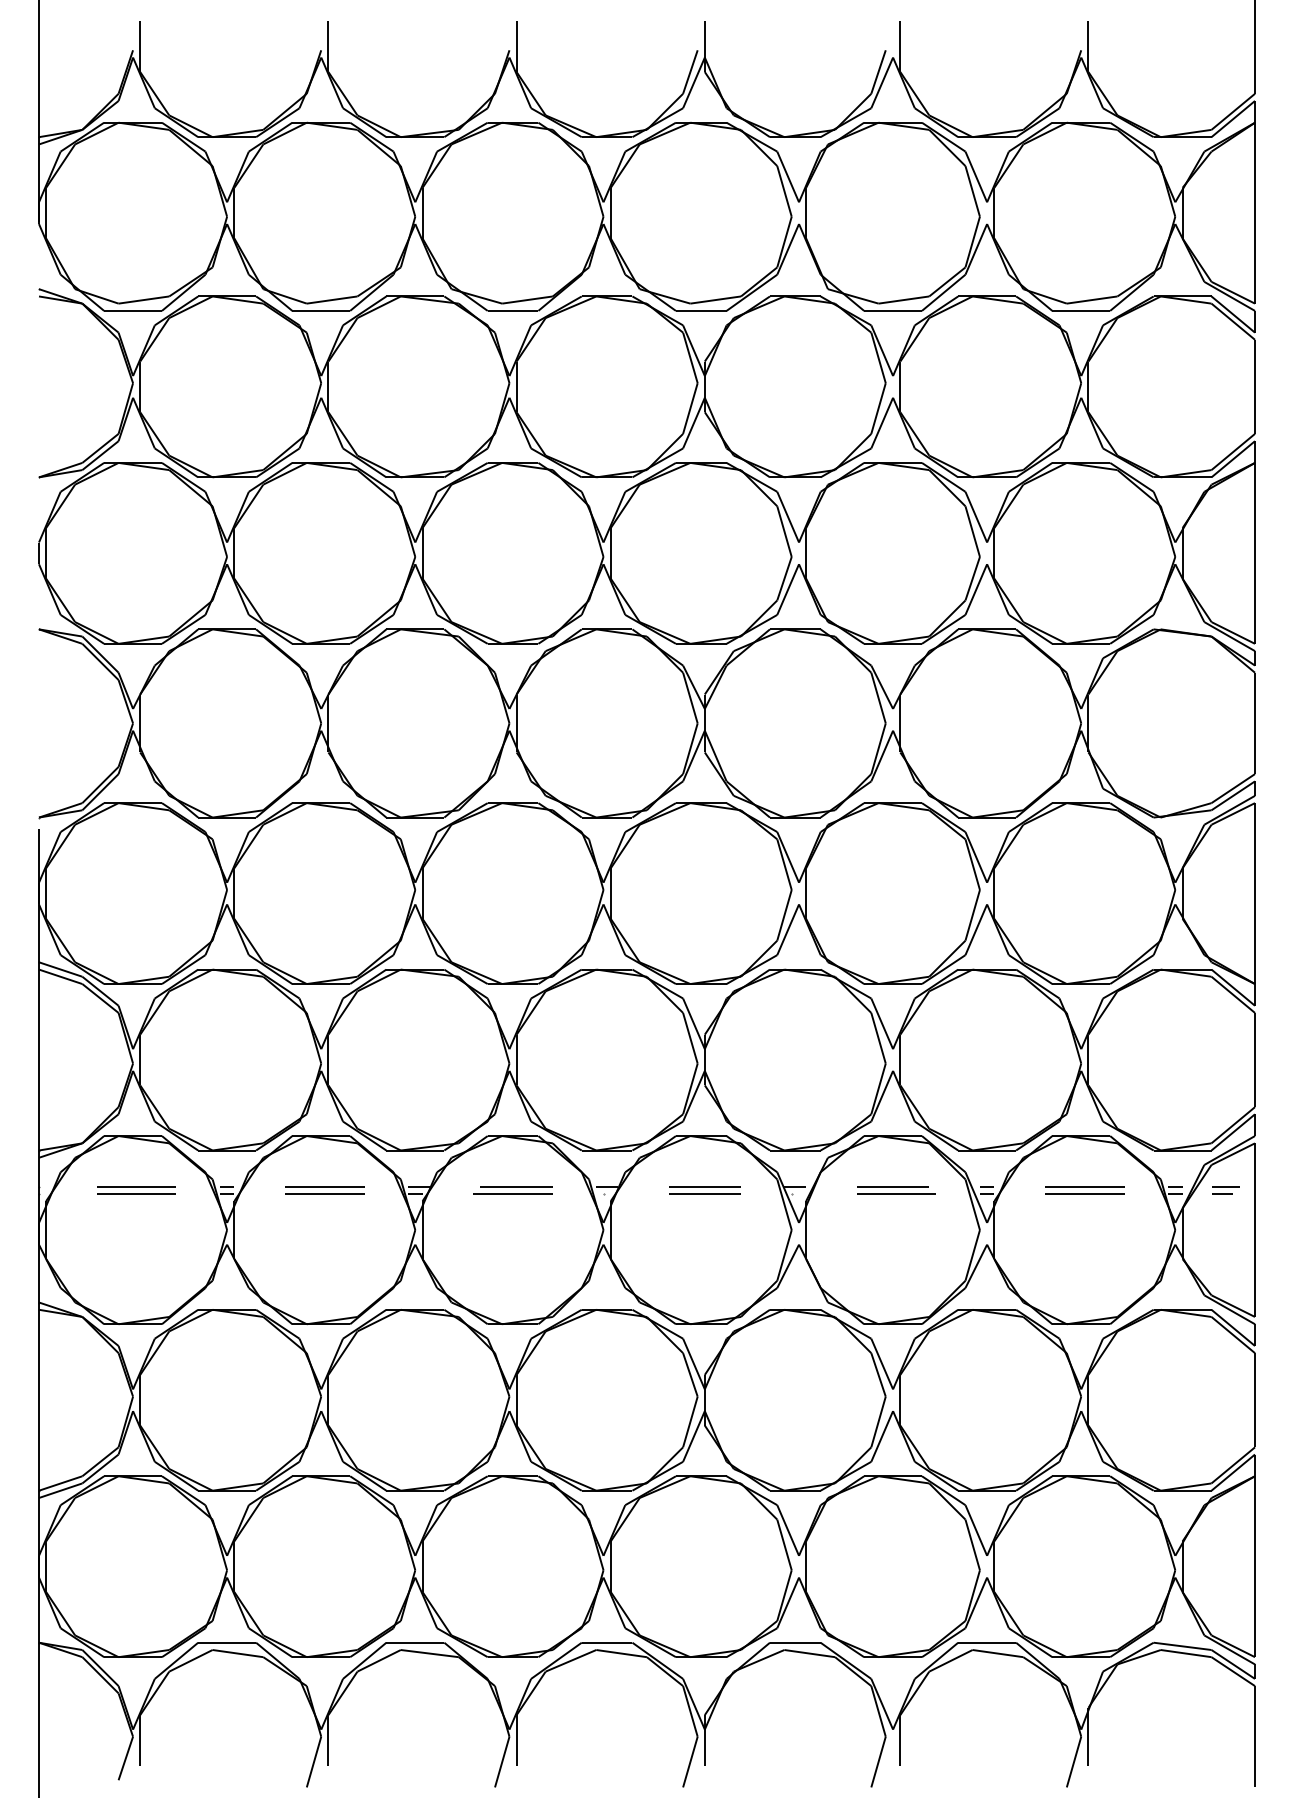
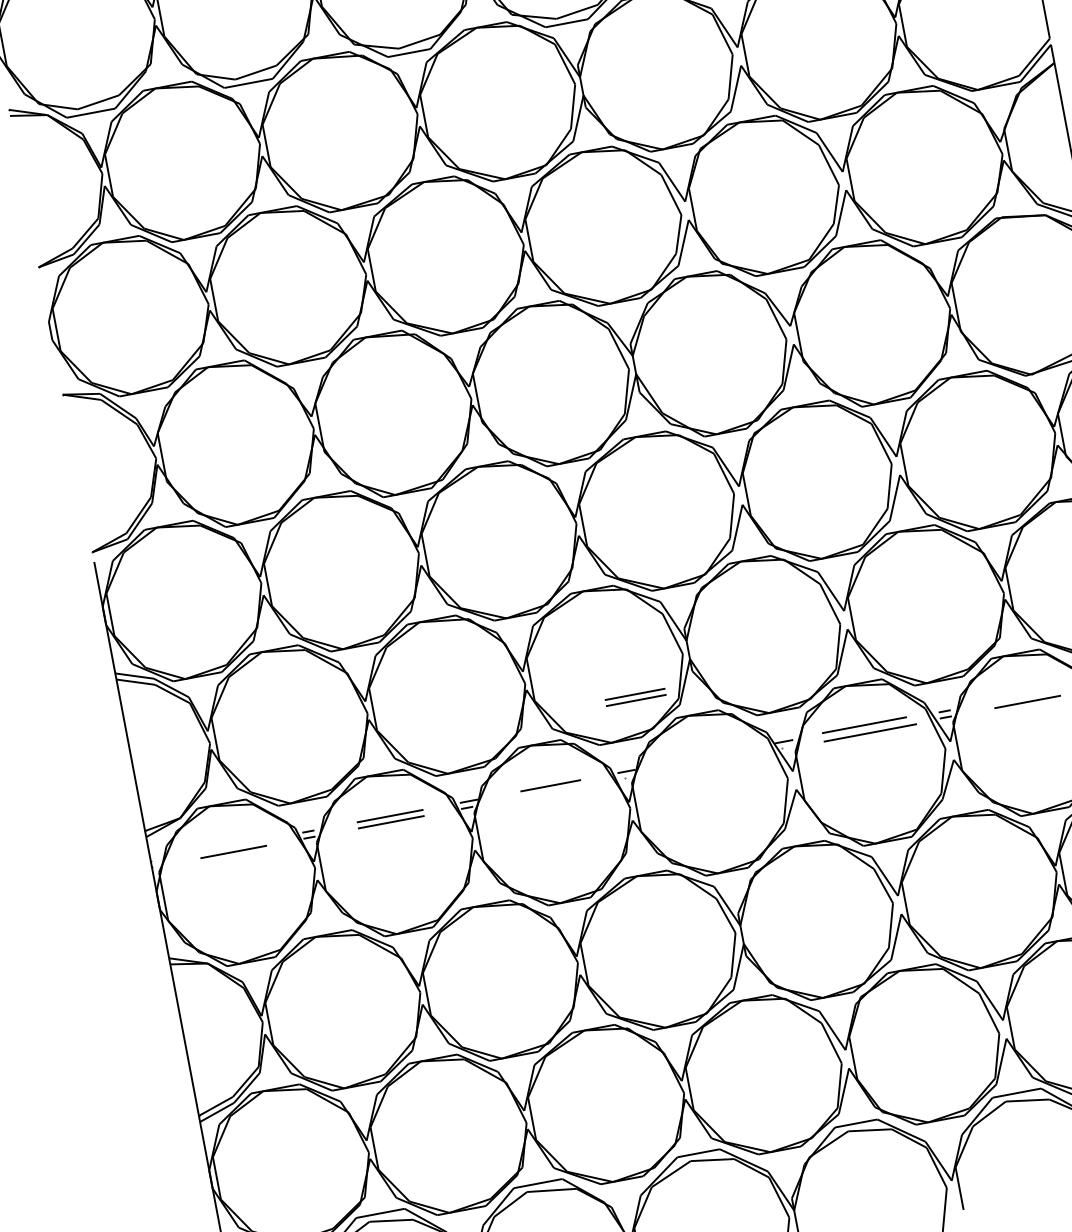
line: (136, 1186) -> (232, 845), removed
line: (1084, 1186) -> (1026, 695), removed
part: (704, 1190) -> (635, 697), moved
part: (896, 1190) -> (869, 728), size x1.4
line: (512, 1194) -> (548, 792), removed

